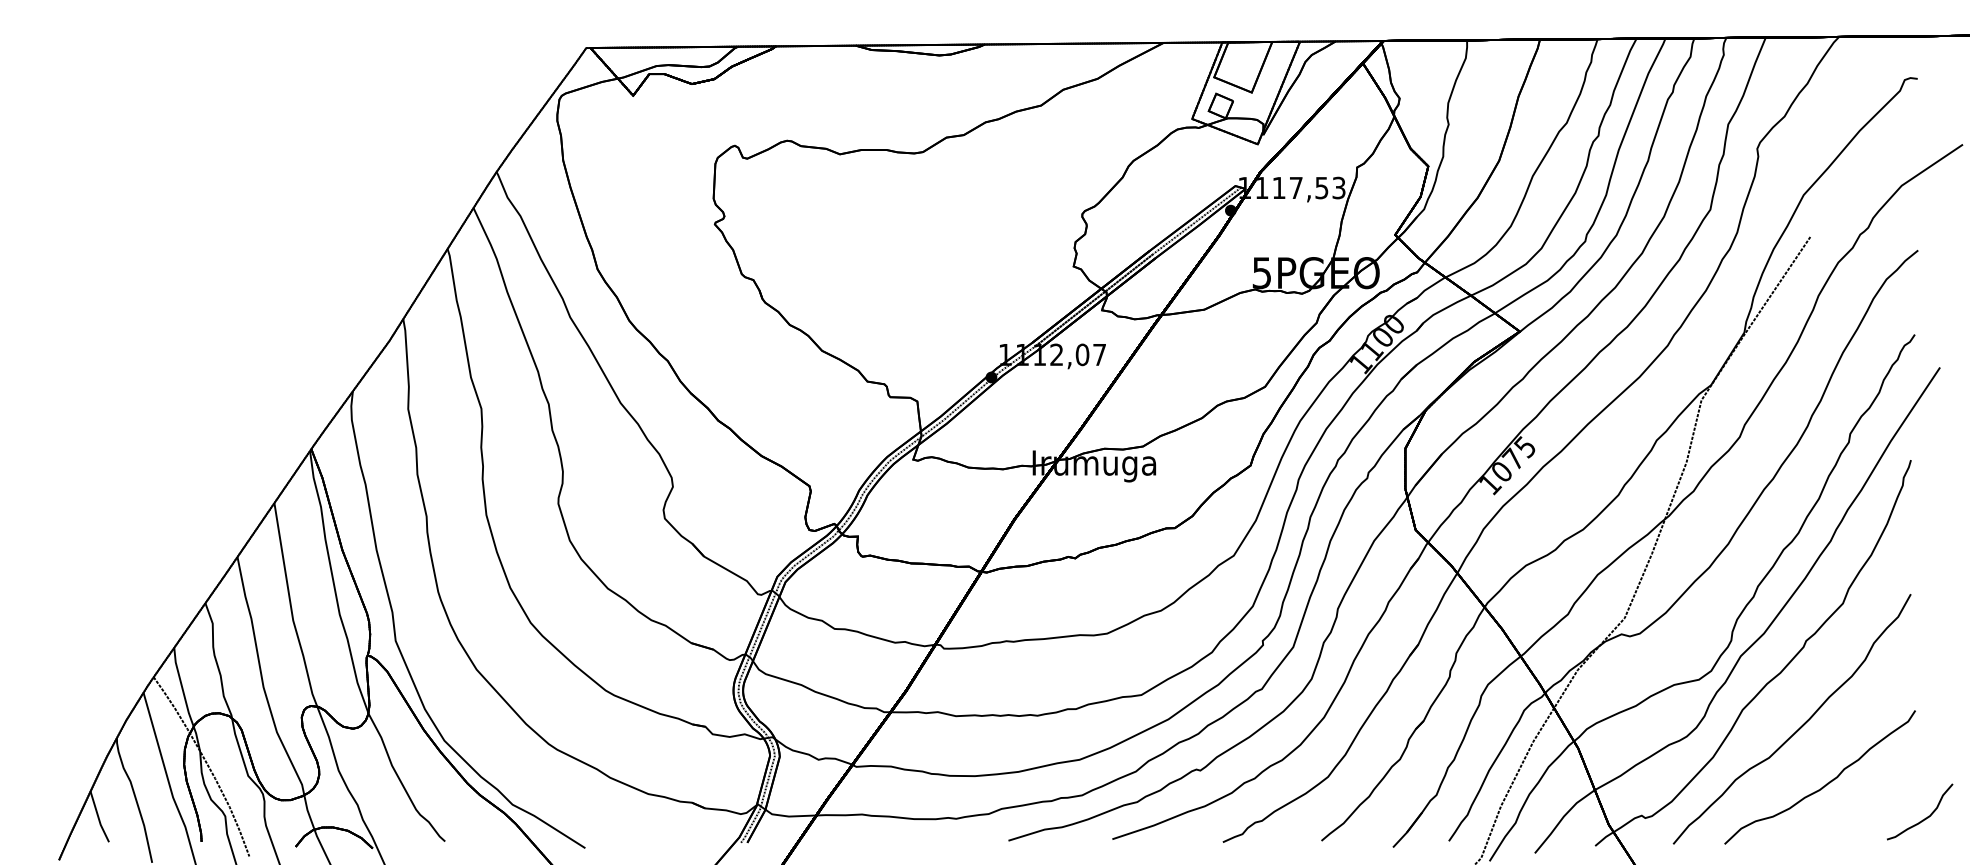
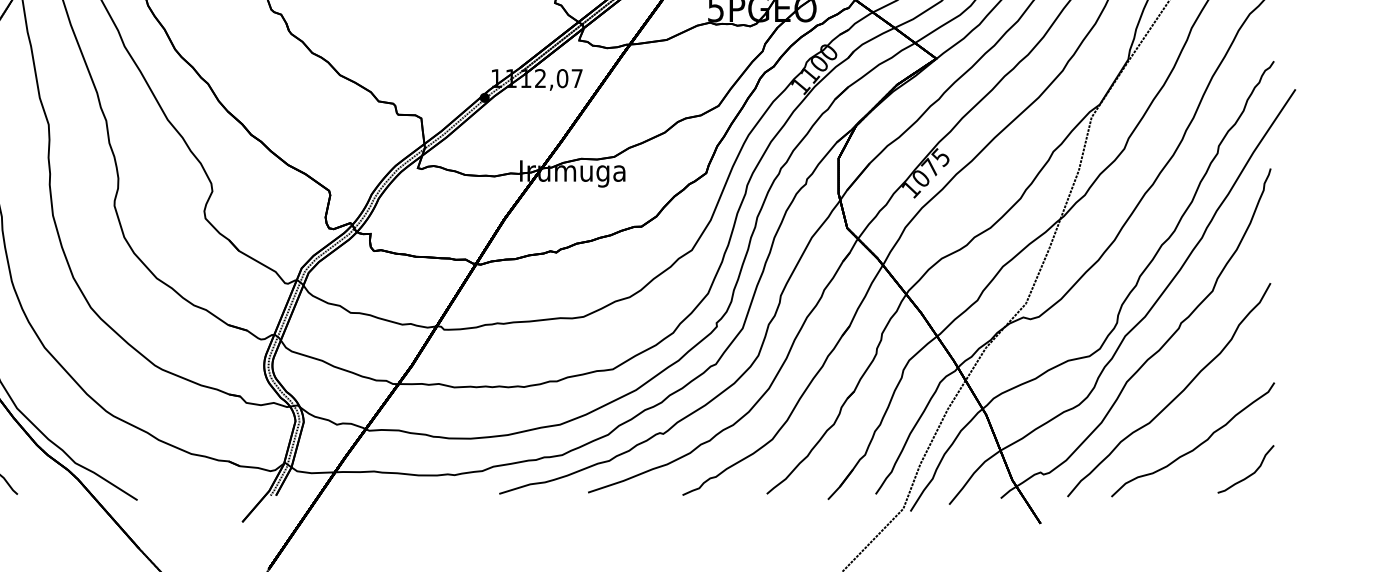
curve: (1925, 817) -> (1250, 474), moved

